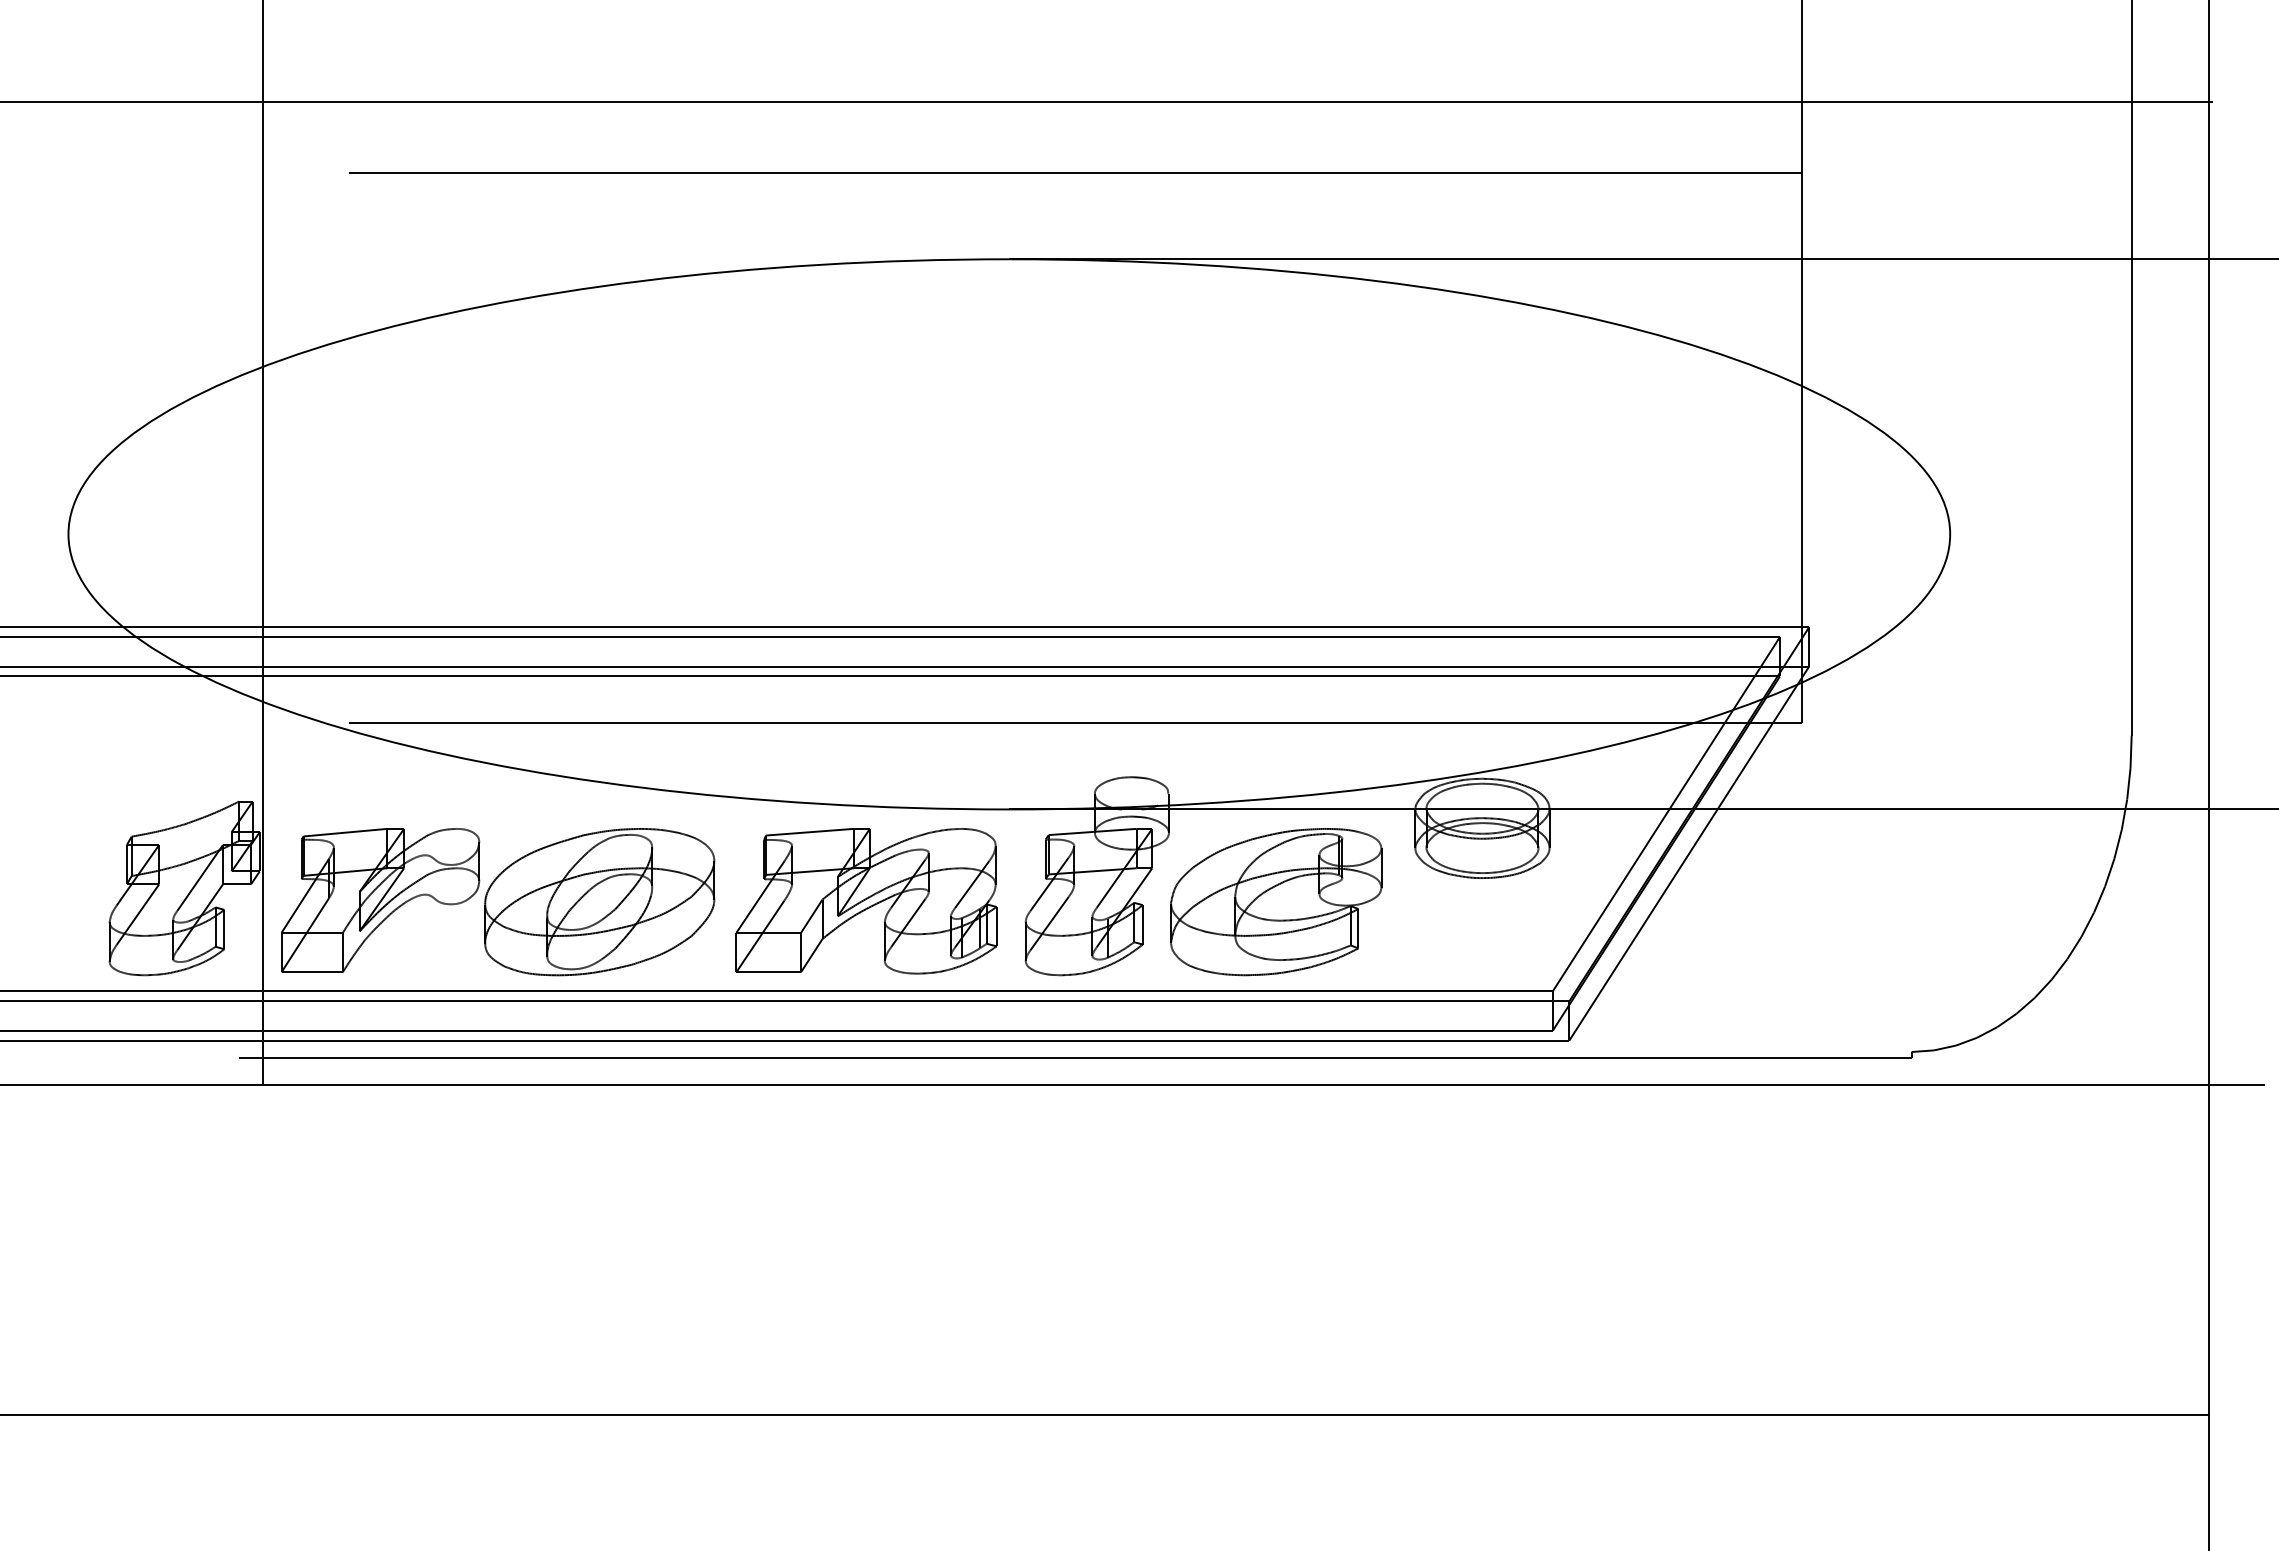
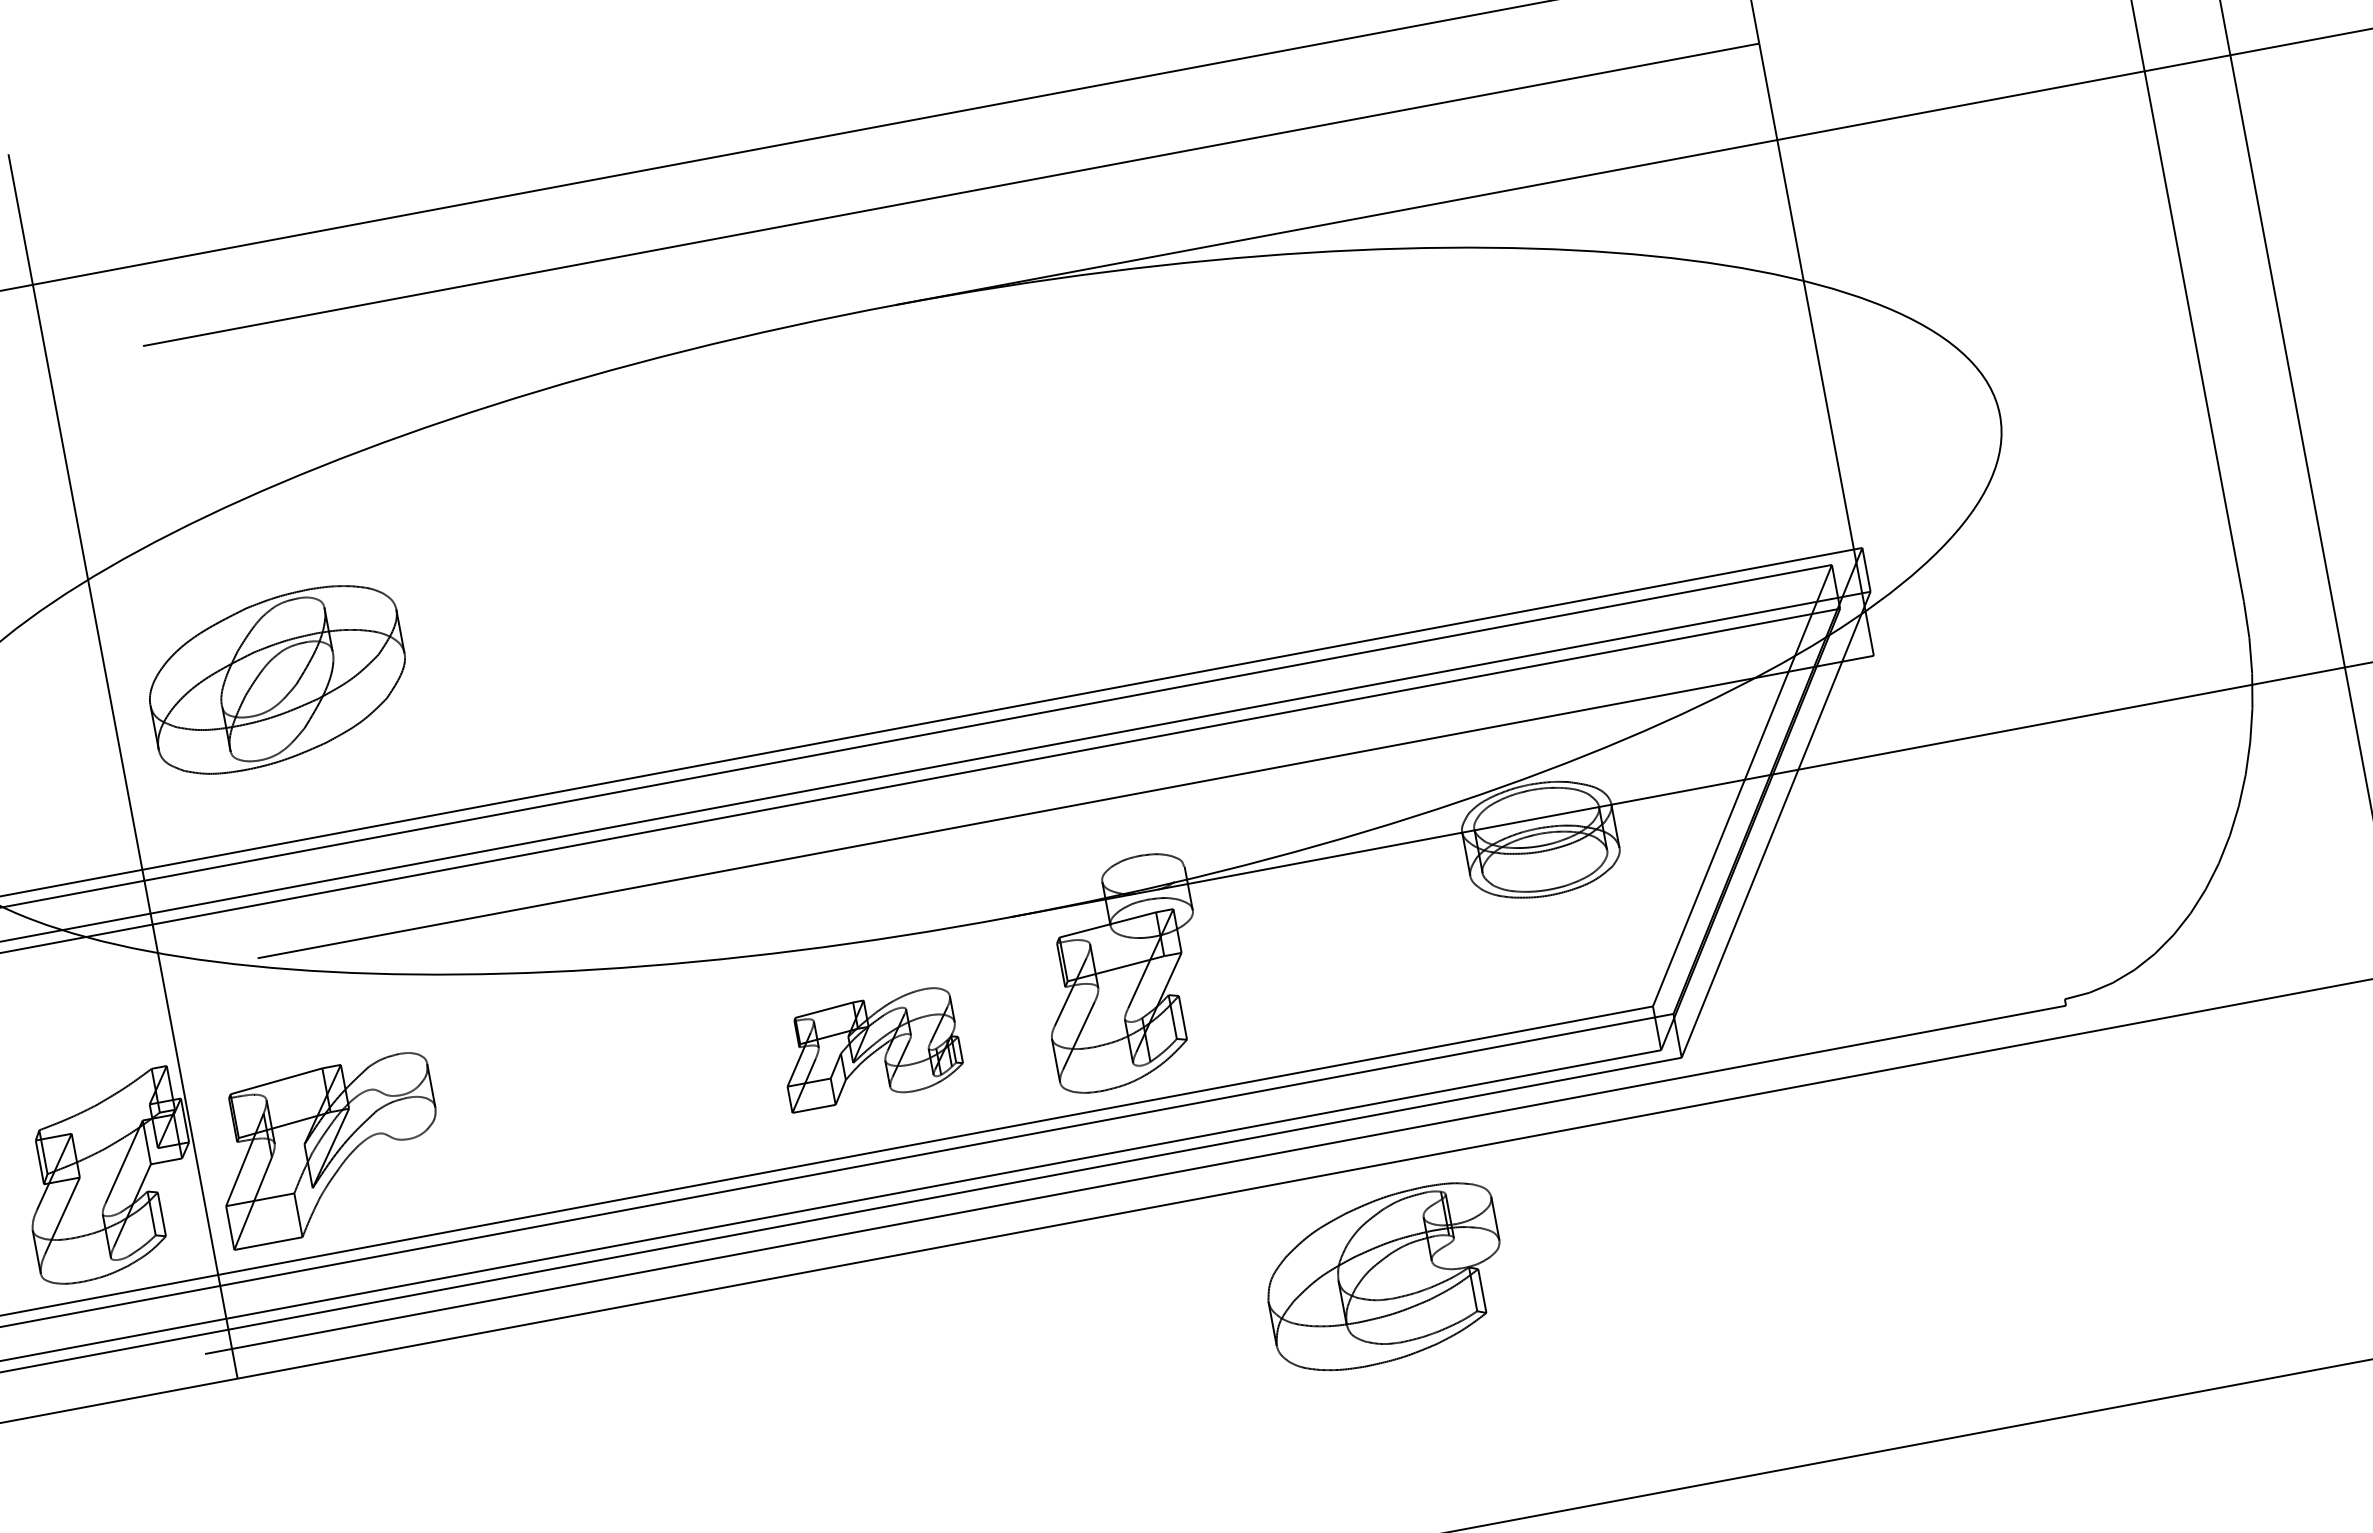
part: (866, 901) -> (870, 1049), size x0.6
part: (599, 902) -> (277, 680), moved
part: (1276, 902) -> (1385, 1278), moved

